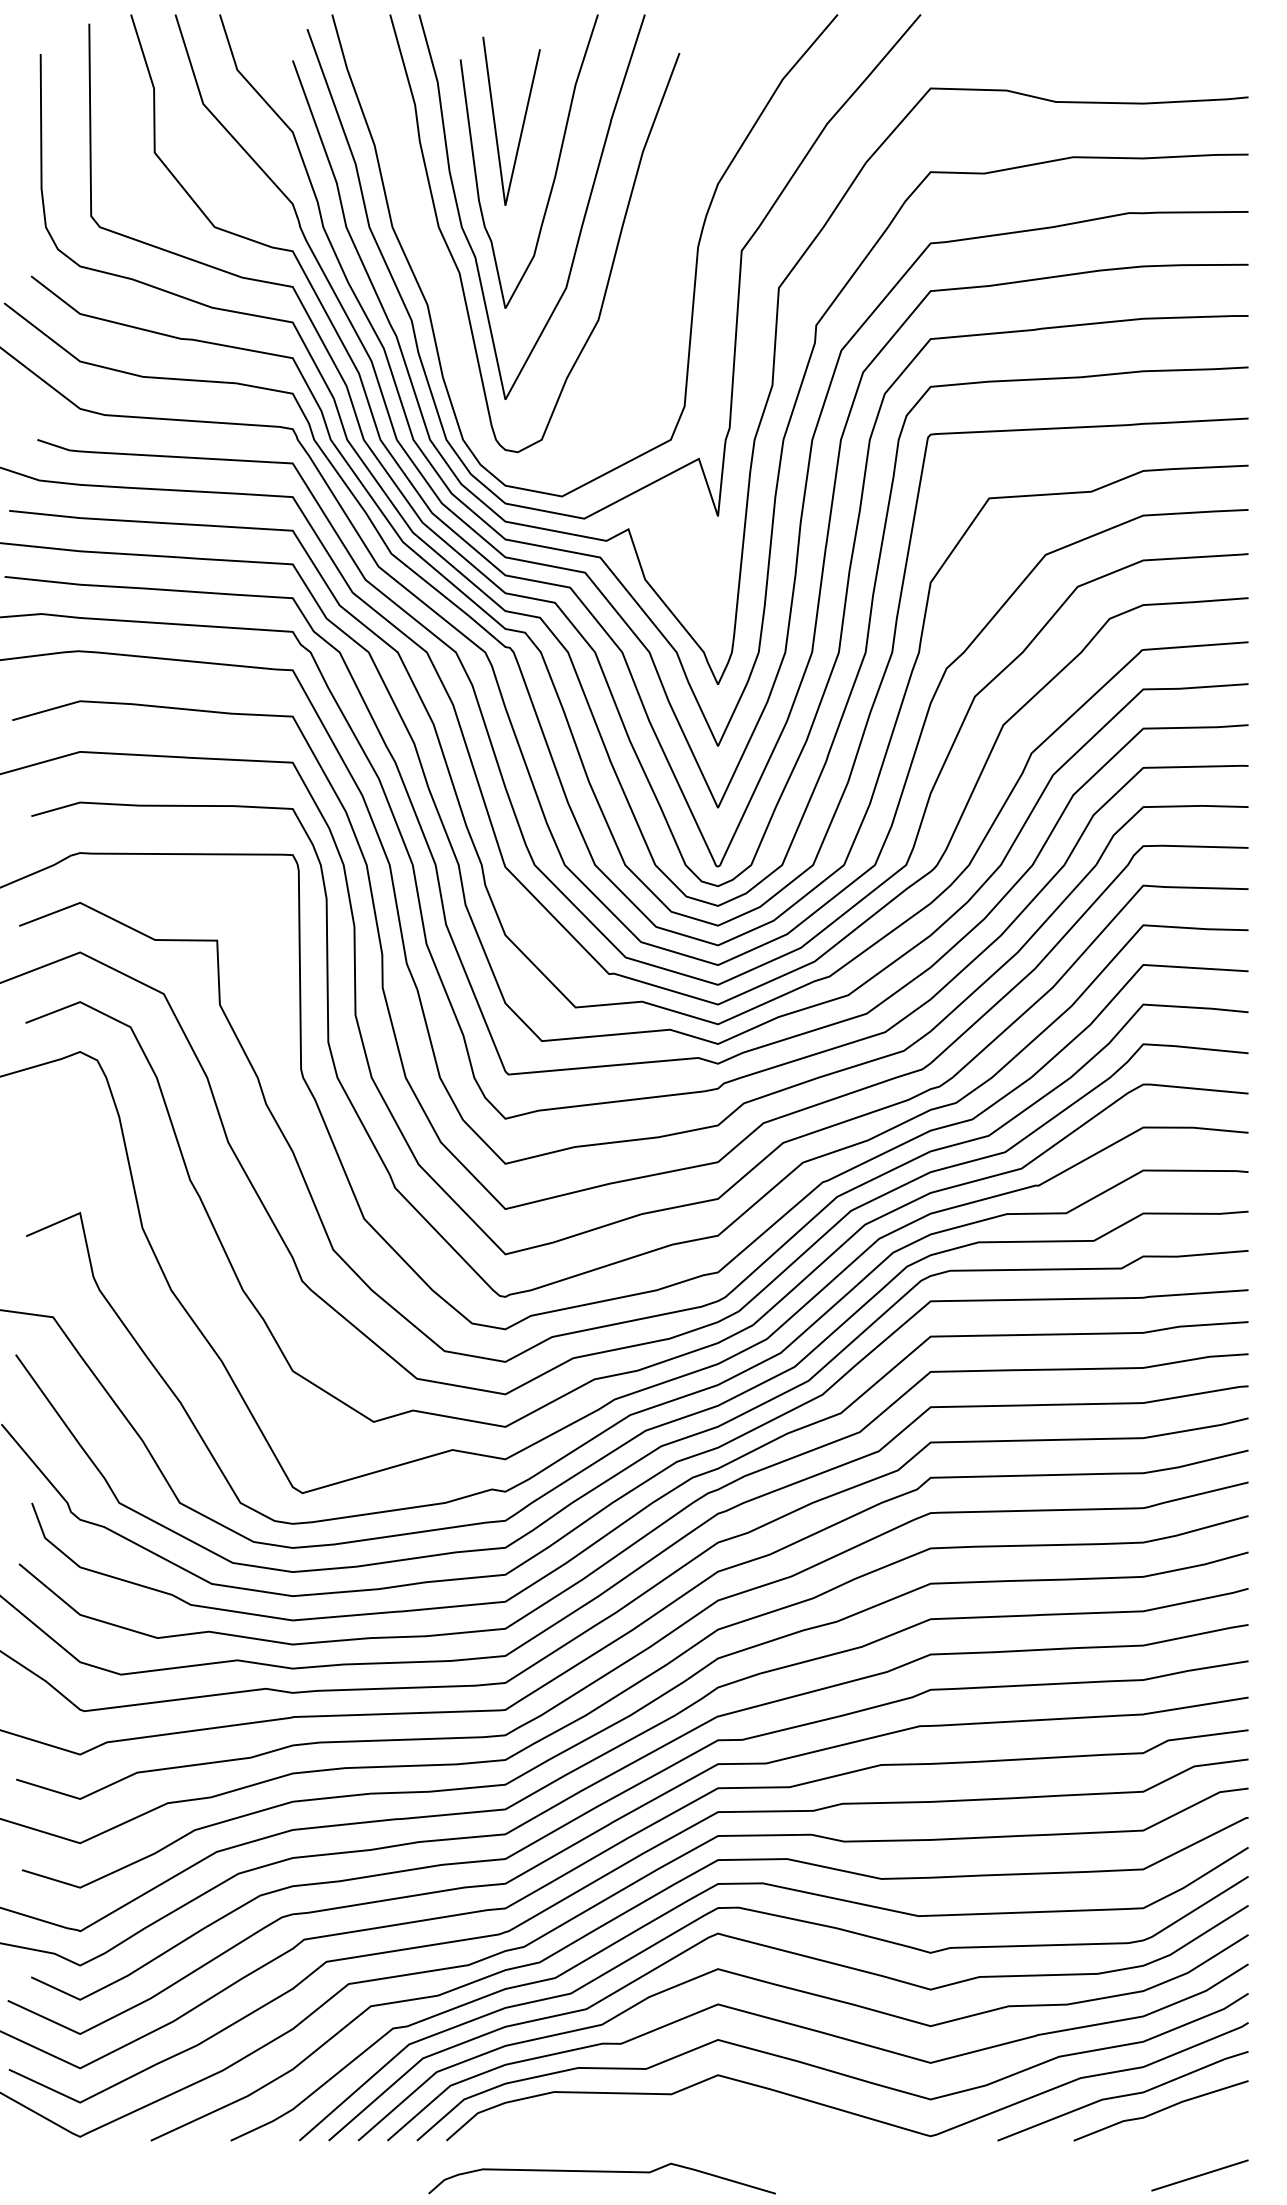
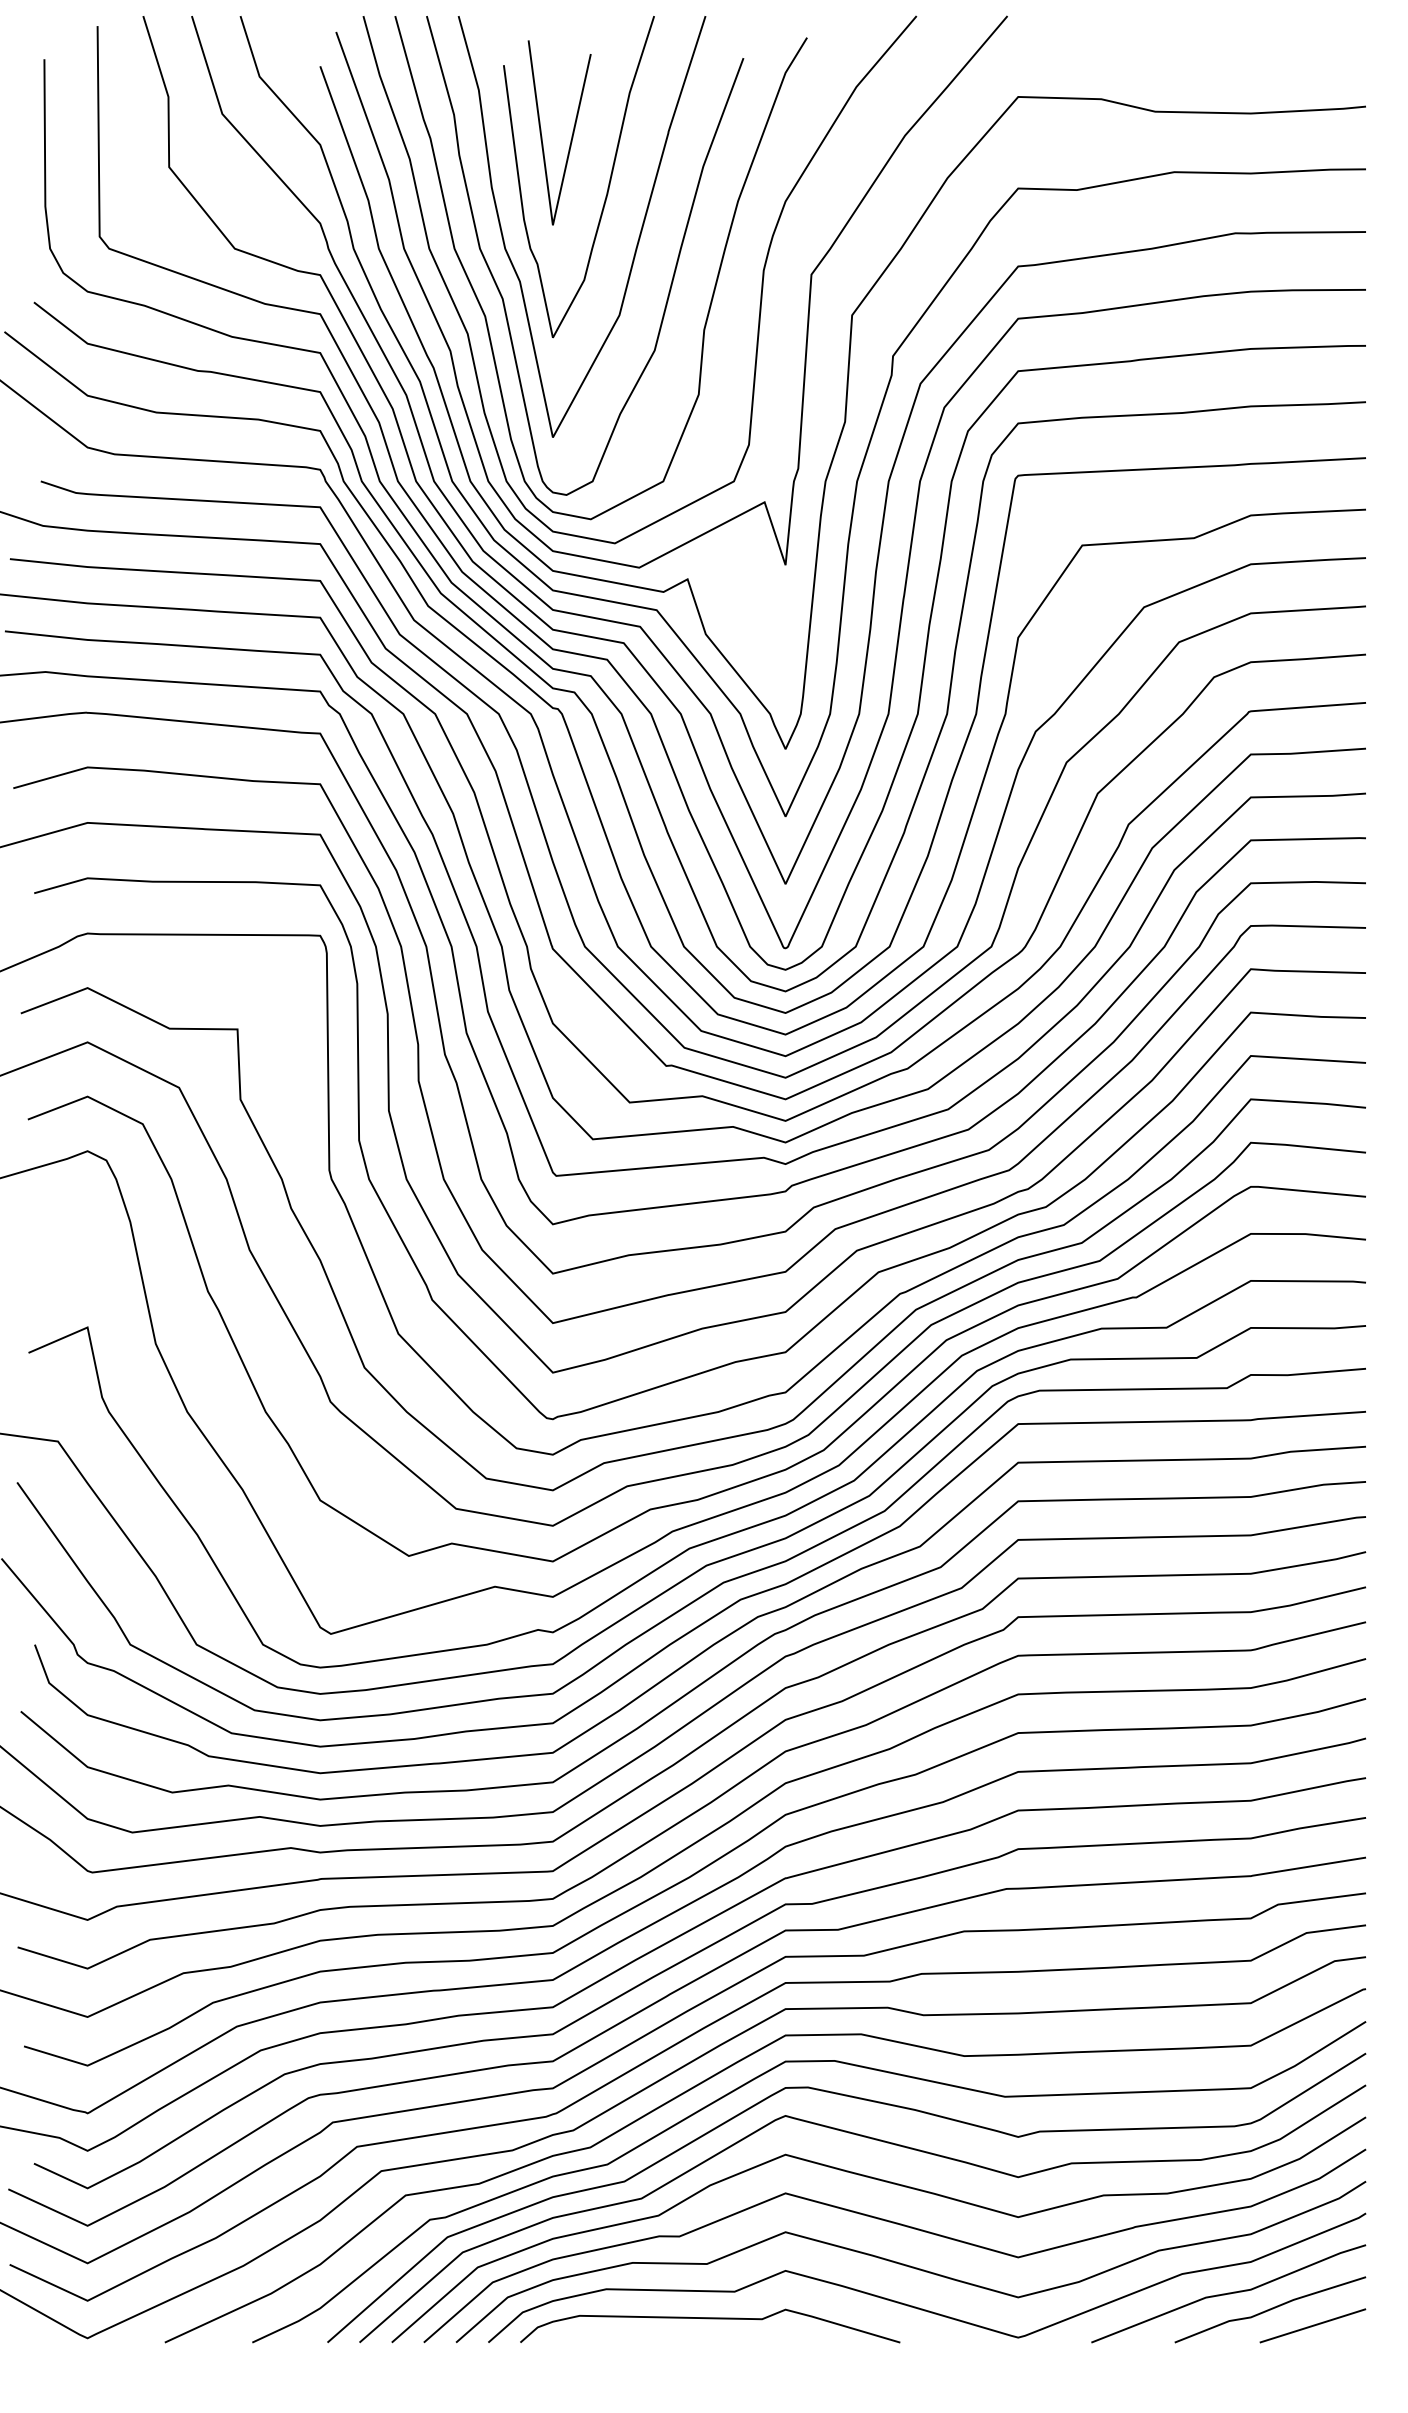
curve: (650, 270) -> (711, 296), added
curve: (601, 2172) -> (709, 2319), moved
line: (1199, 2175) -> (1312, 2325), moved

